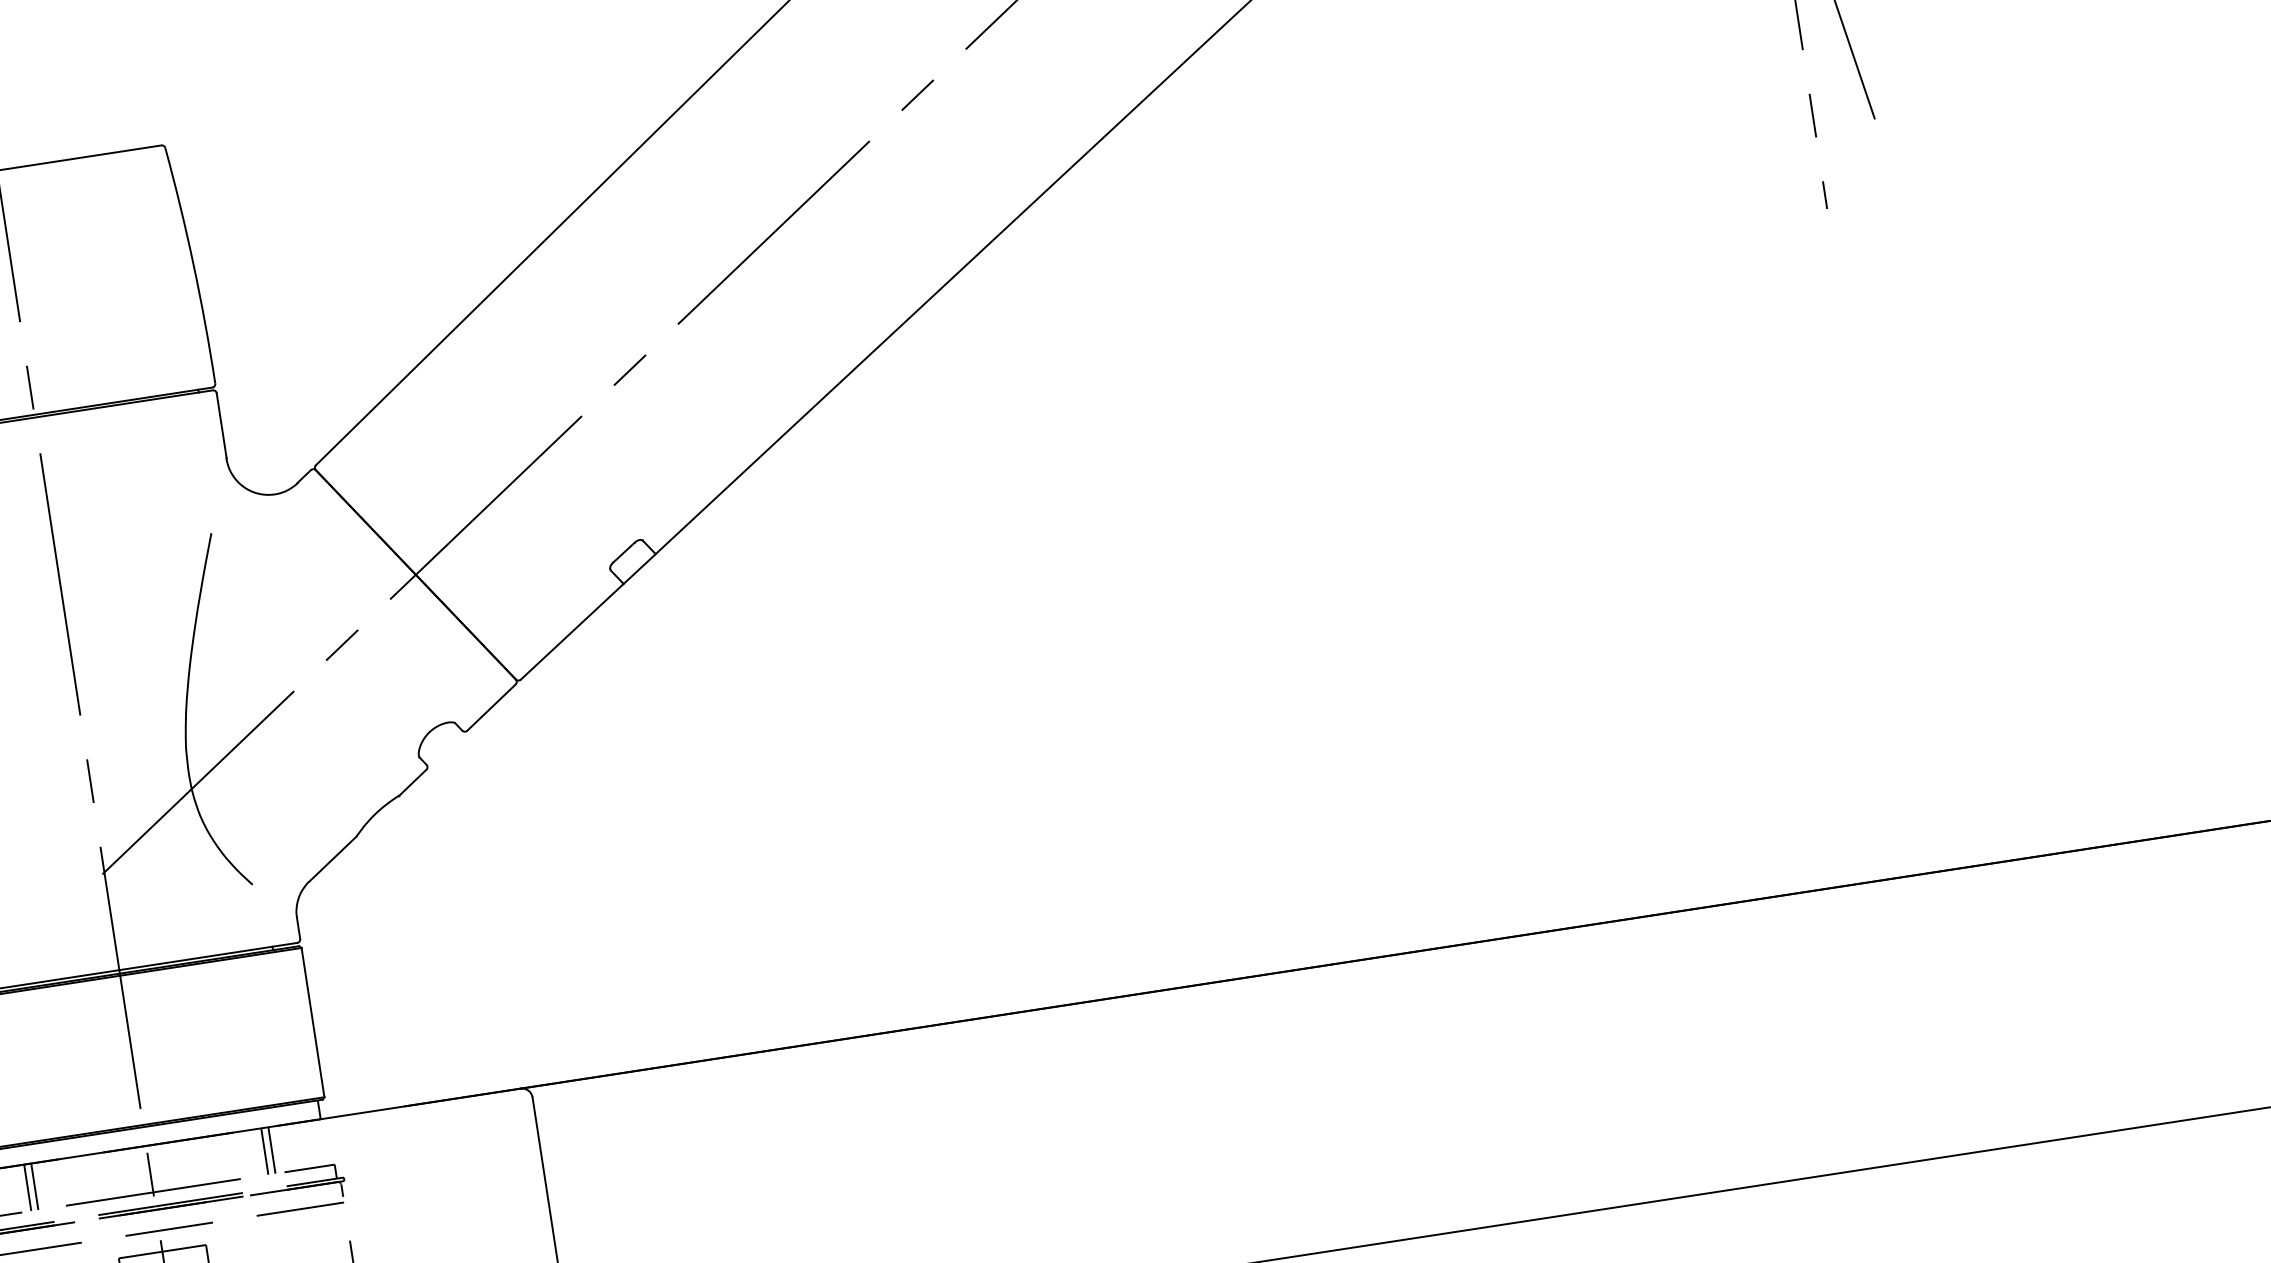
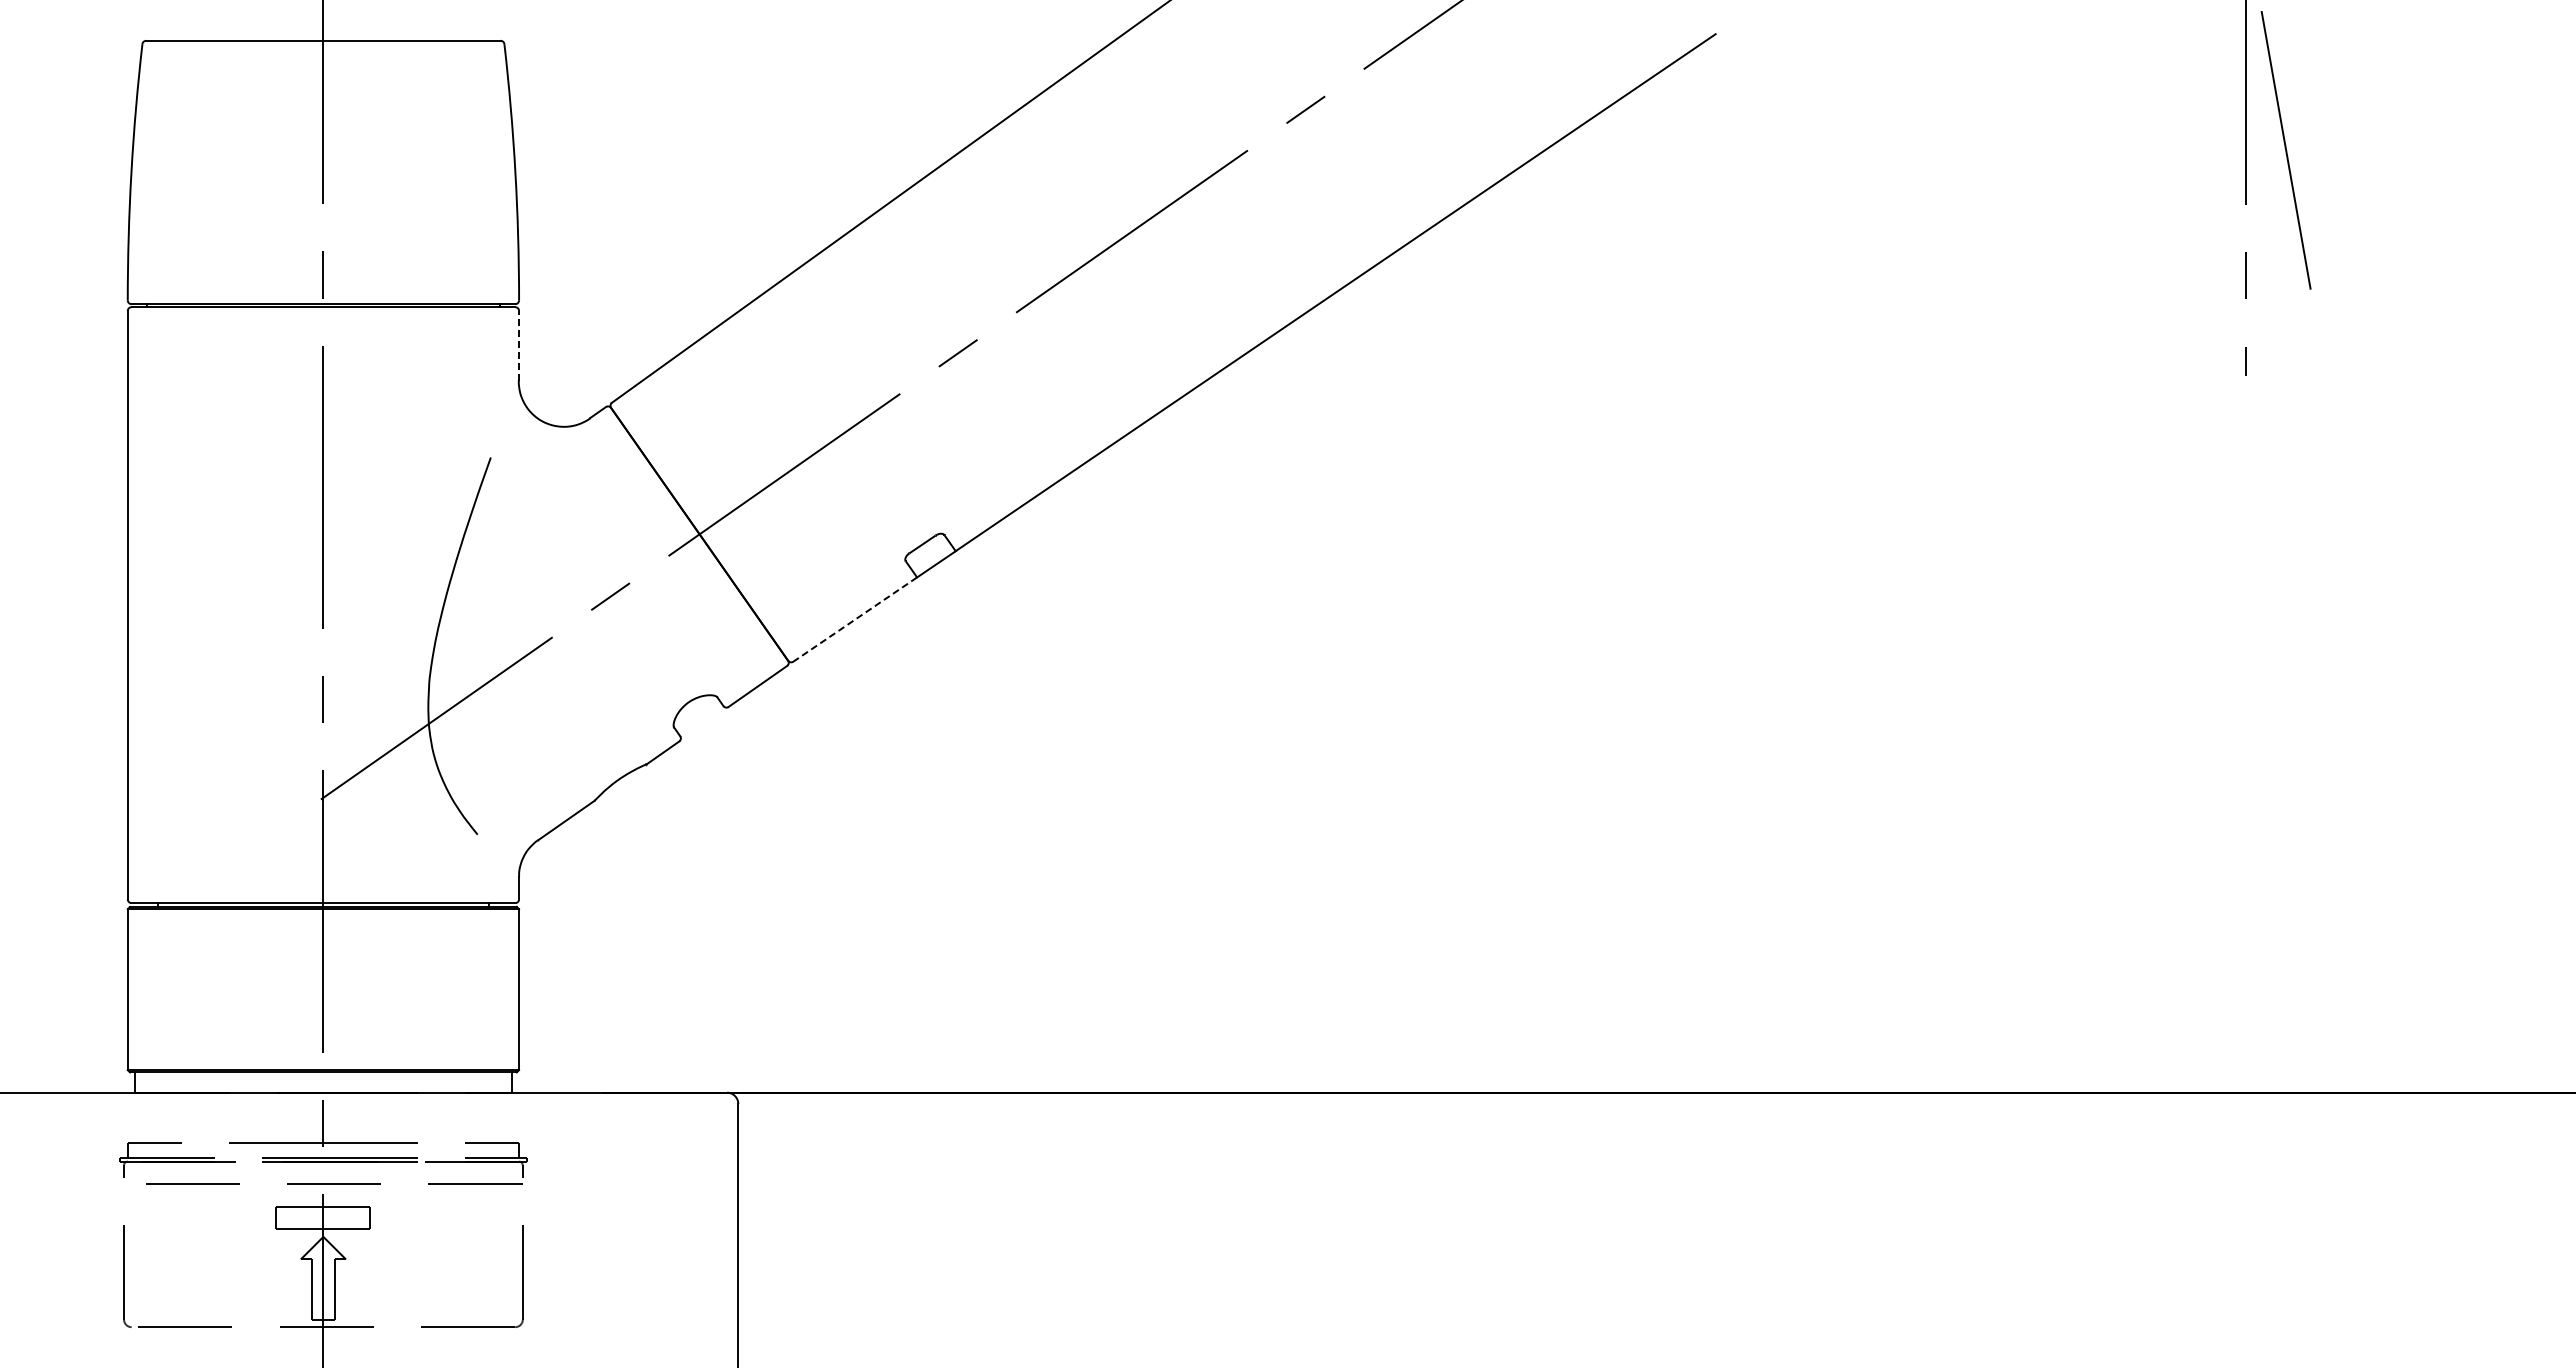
line: (222, 425) -> (519, 345), solid -> dashed
line: (572, 631) -> (855, 619), solid -> dashed
line: (272, 1150) -> (455, 1117), removed
line: (264, 1151) -> (447, 1117), removed
line: (34, 1186) -> (199, 1117), removed
line: (27, 1187) -> (191, 1117), removed

